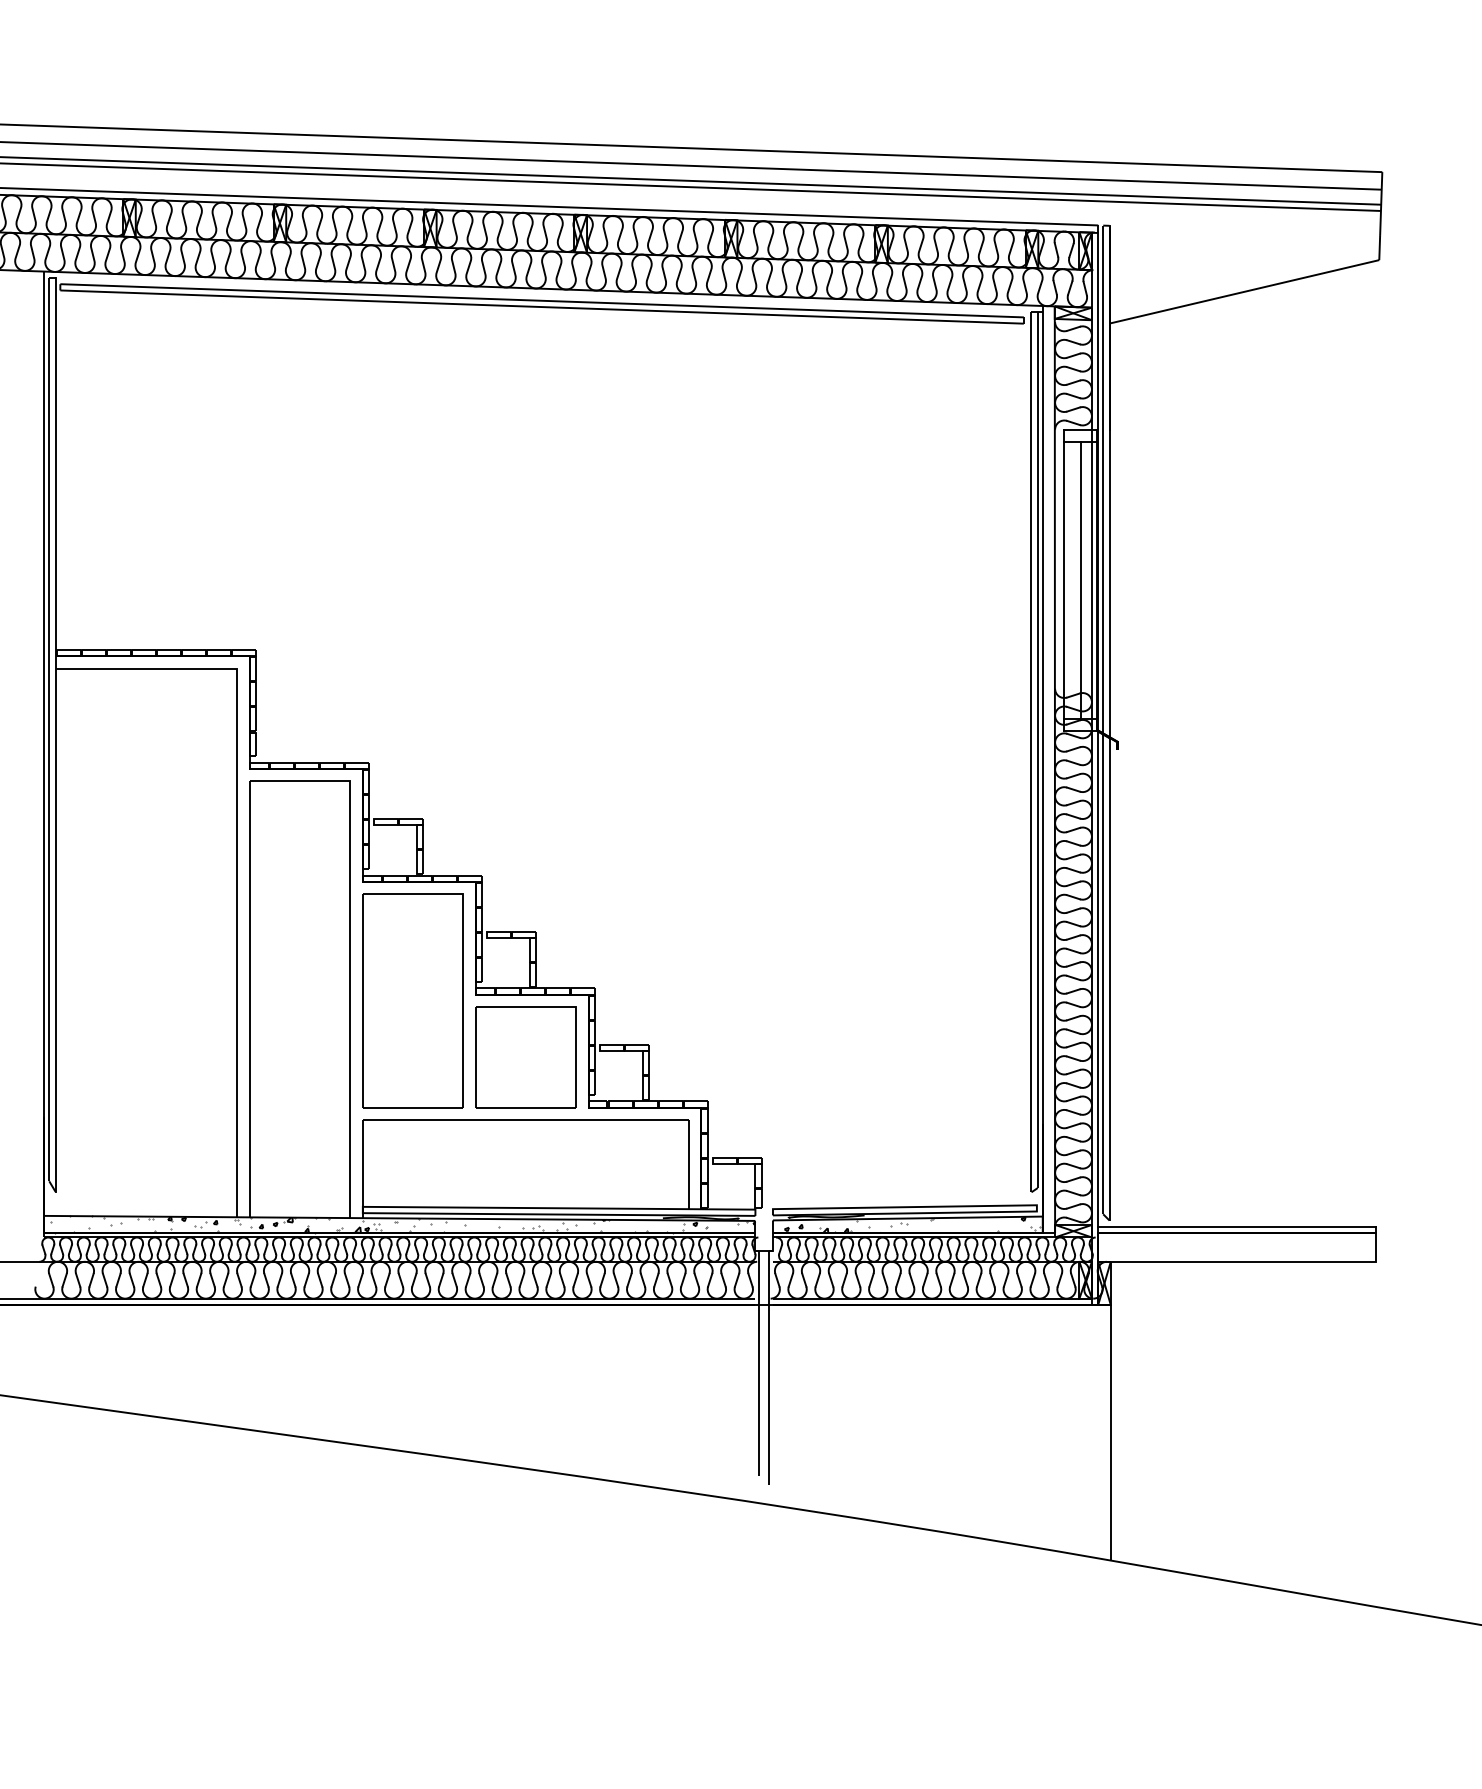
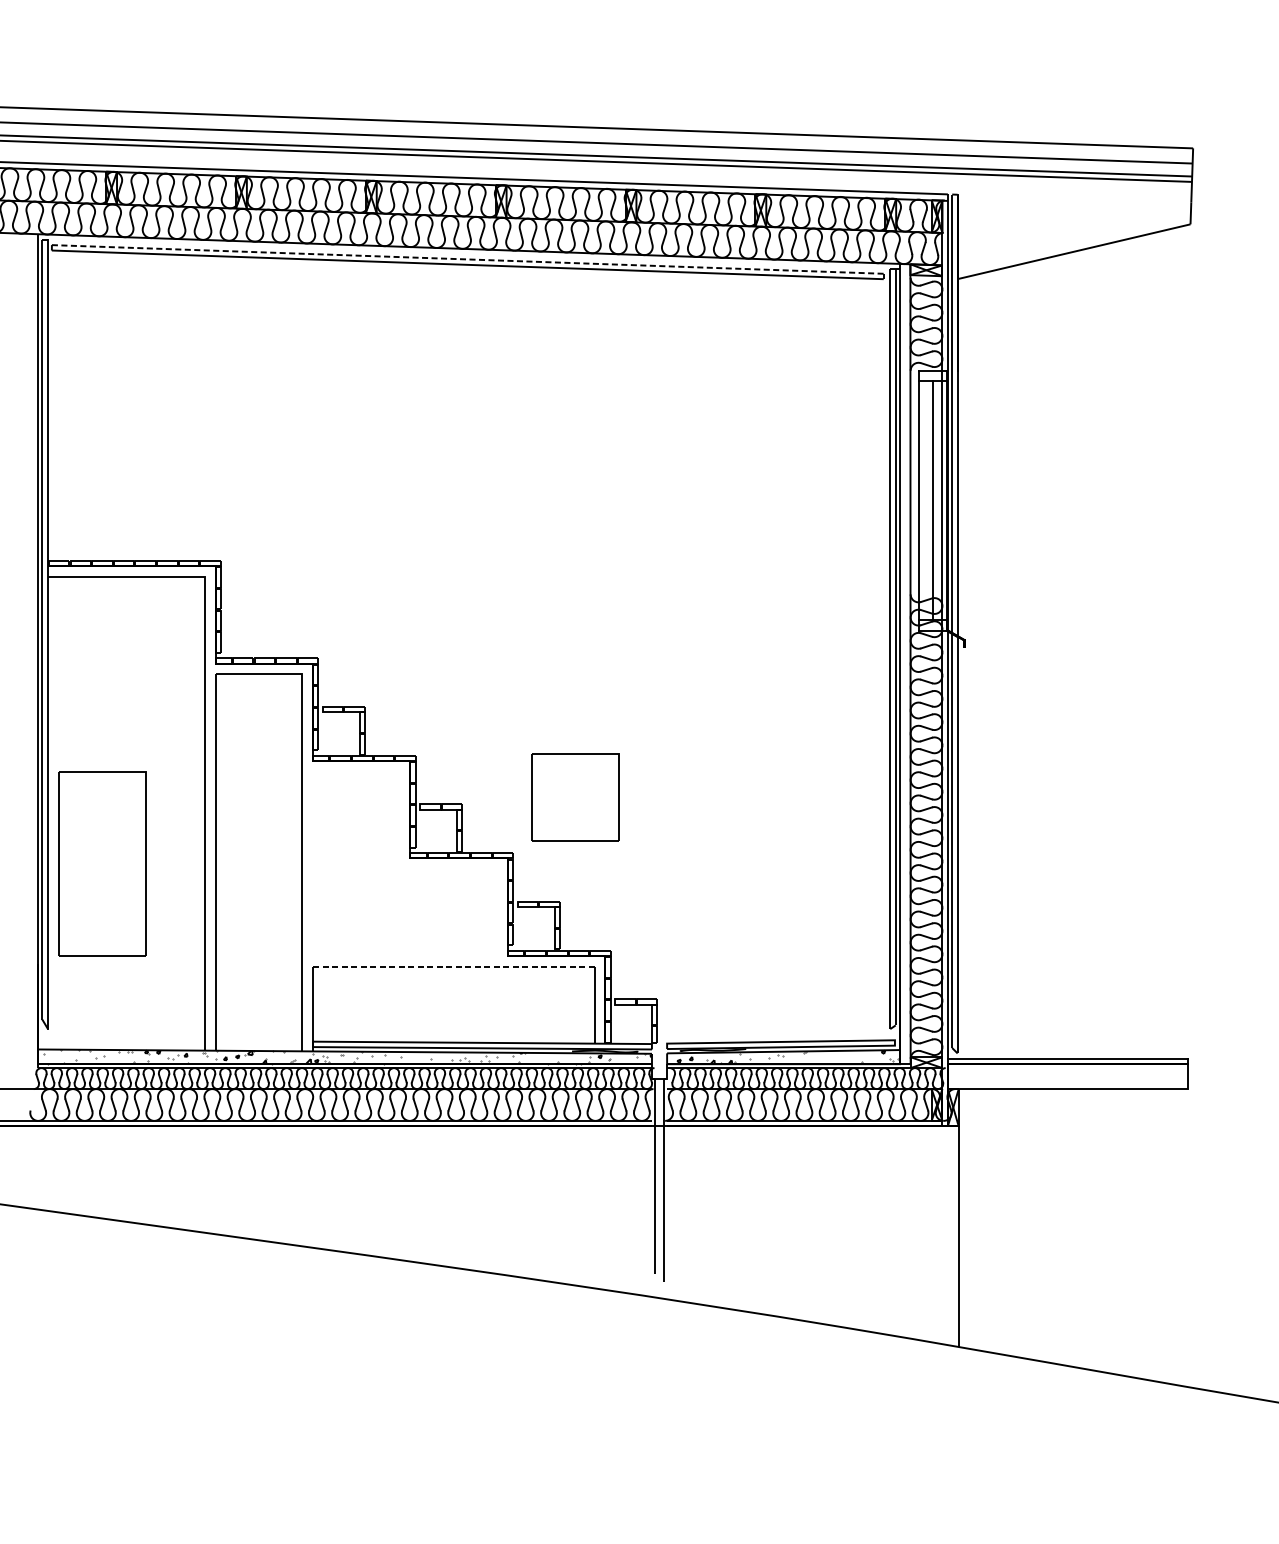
line: (542, 300) -> (468, 259), solid -> dashed
part: (412, 1000) -> (102, 863), moved
part: (525, 1057) -> (575, 797), moved
line: (525, 1120) -> (453, 967), solid -> dashed

